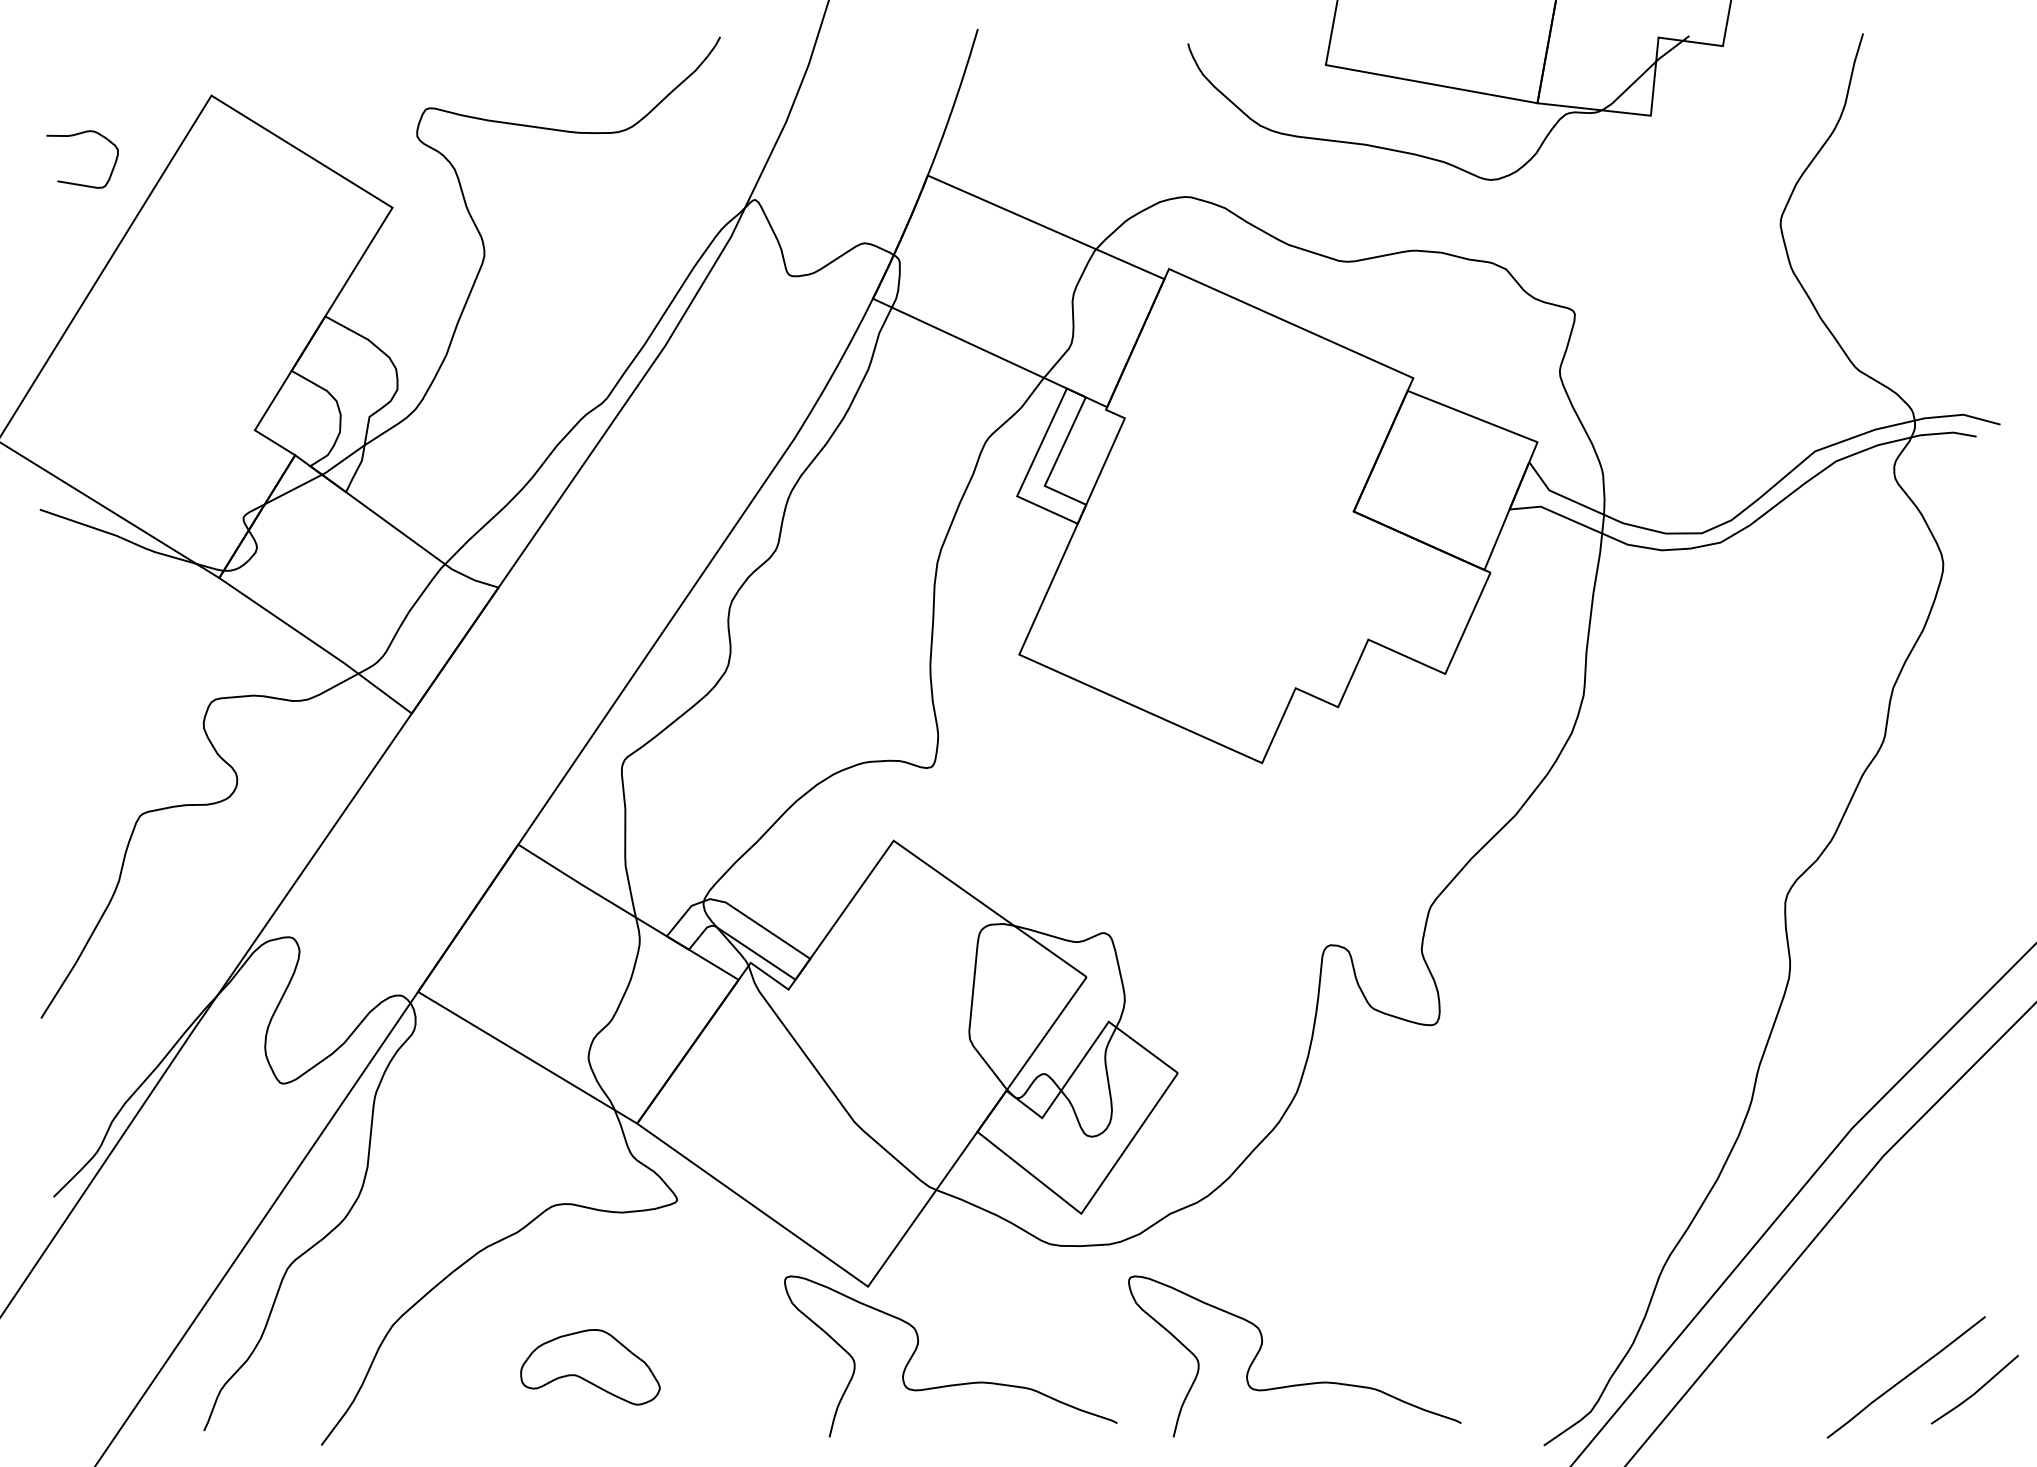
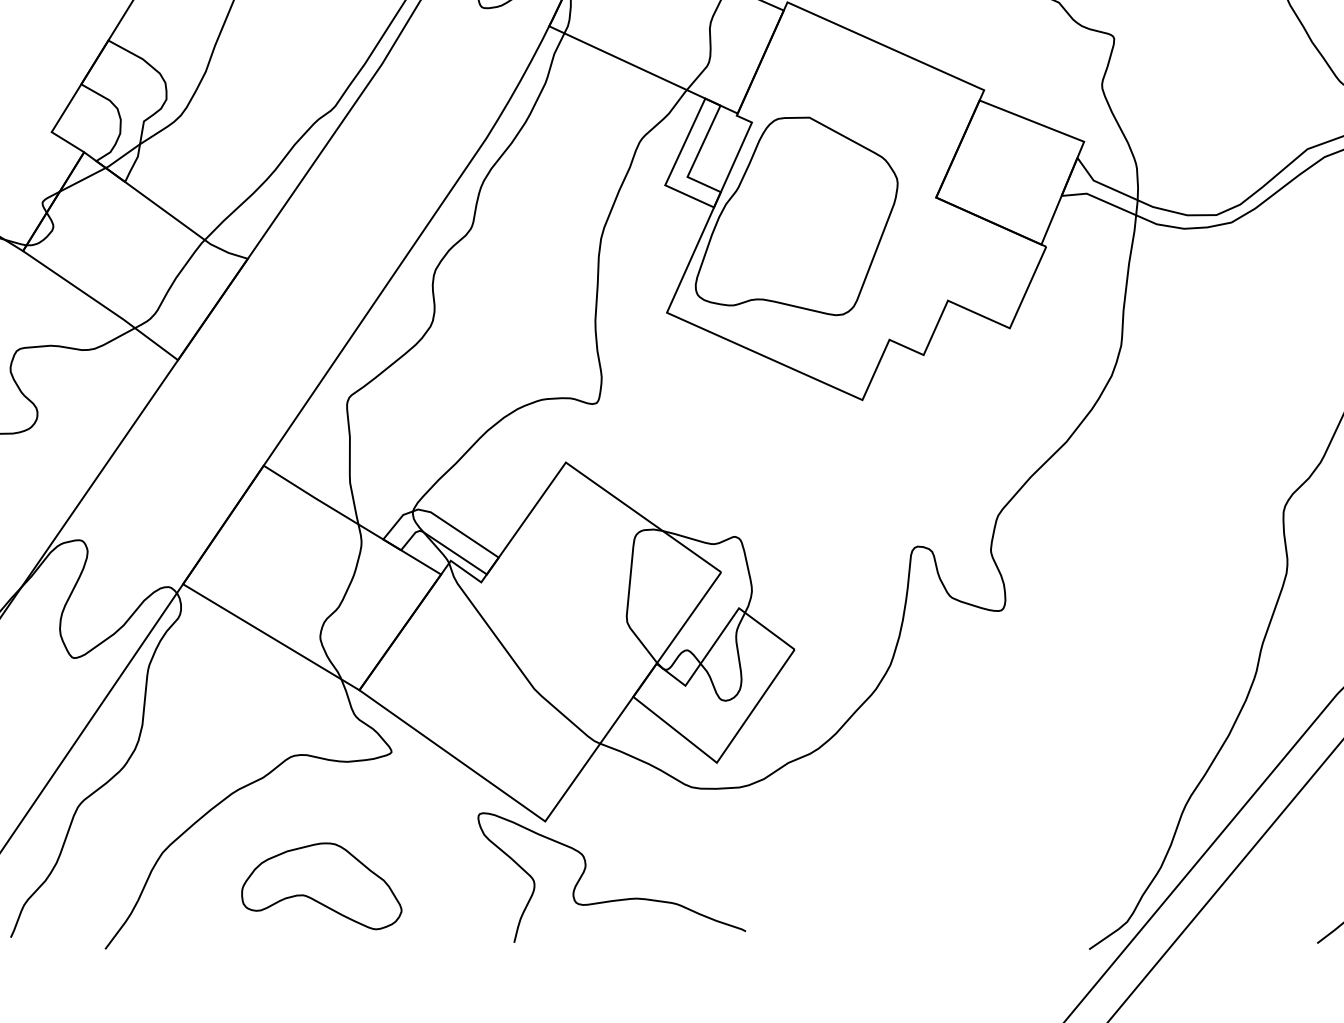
part: (1180, 534) -> (796, 216), added
part: (590, 1367) -> (321, 886), size x1.43
curve: (1301, 1383) -> (894, 899), removed

